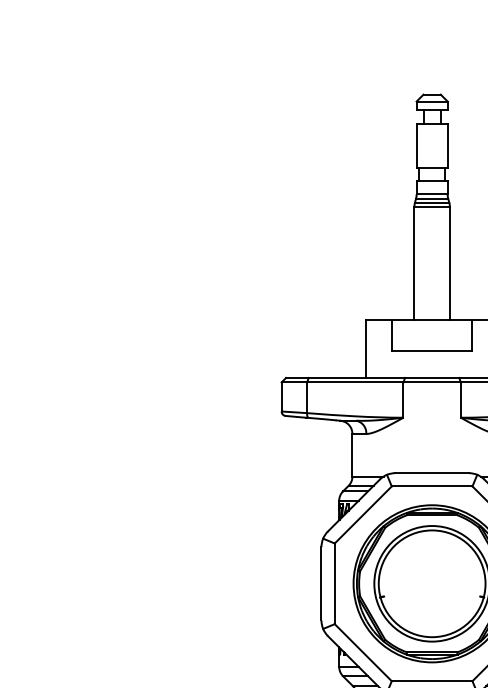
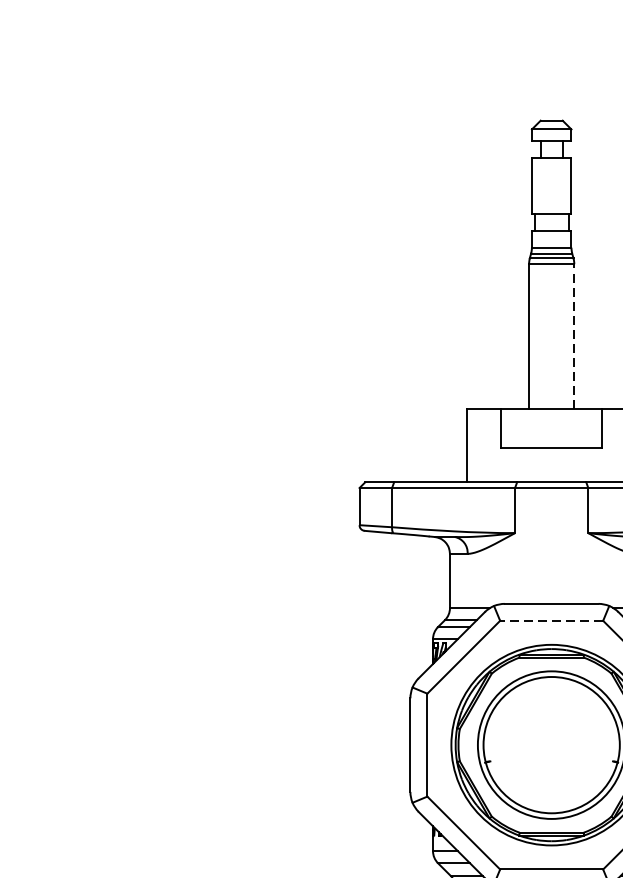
line: (449, 263) -> (573, 336), solid -> dashed
line: (431, 486) -> (550, 620), solid -> dashed

